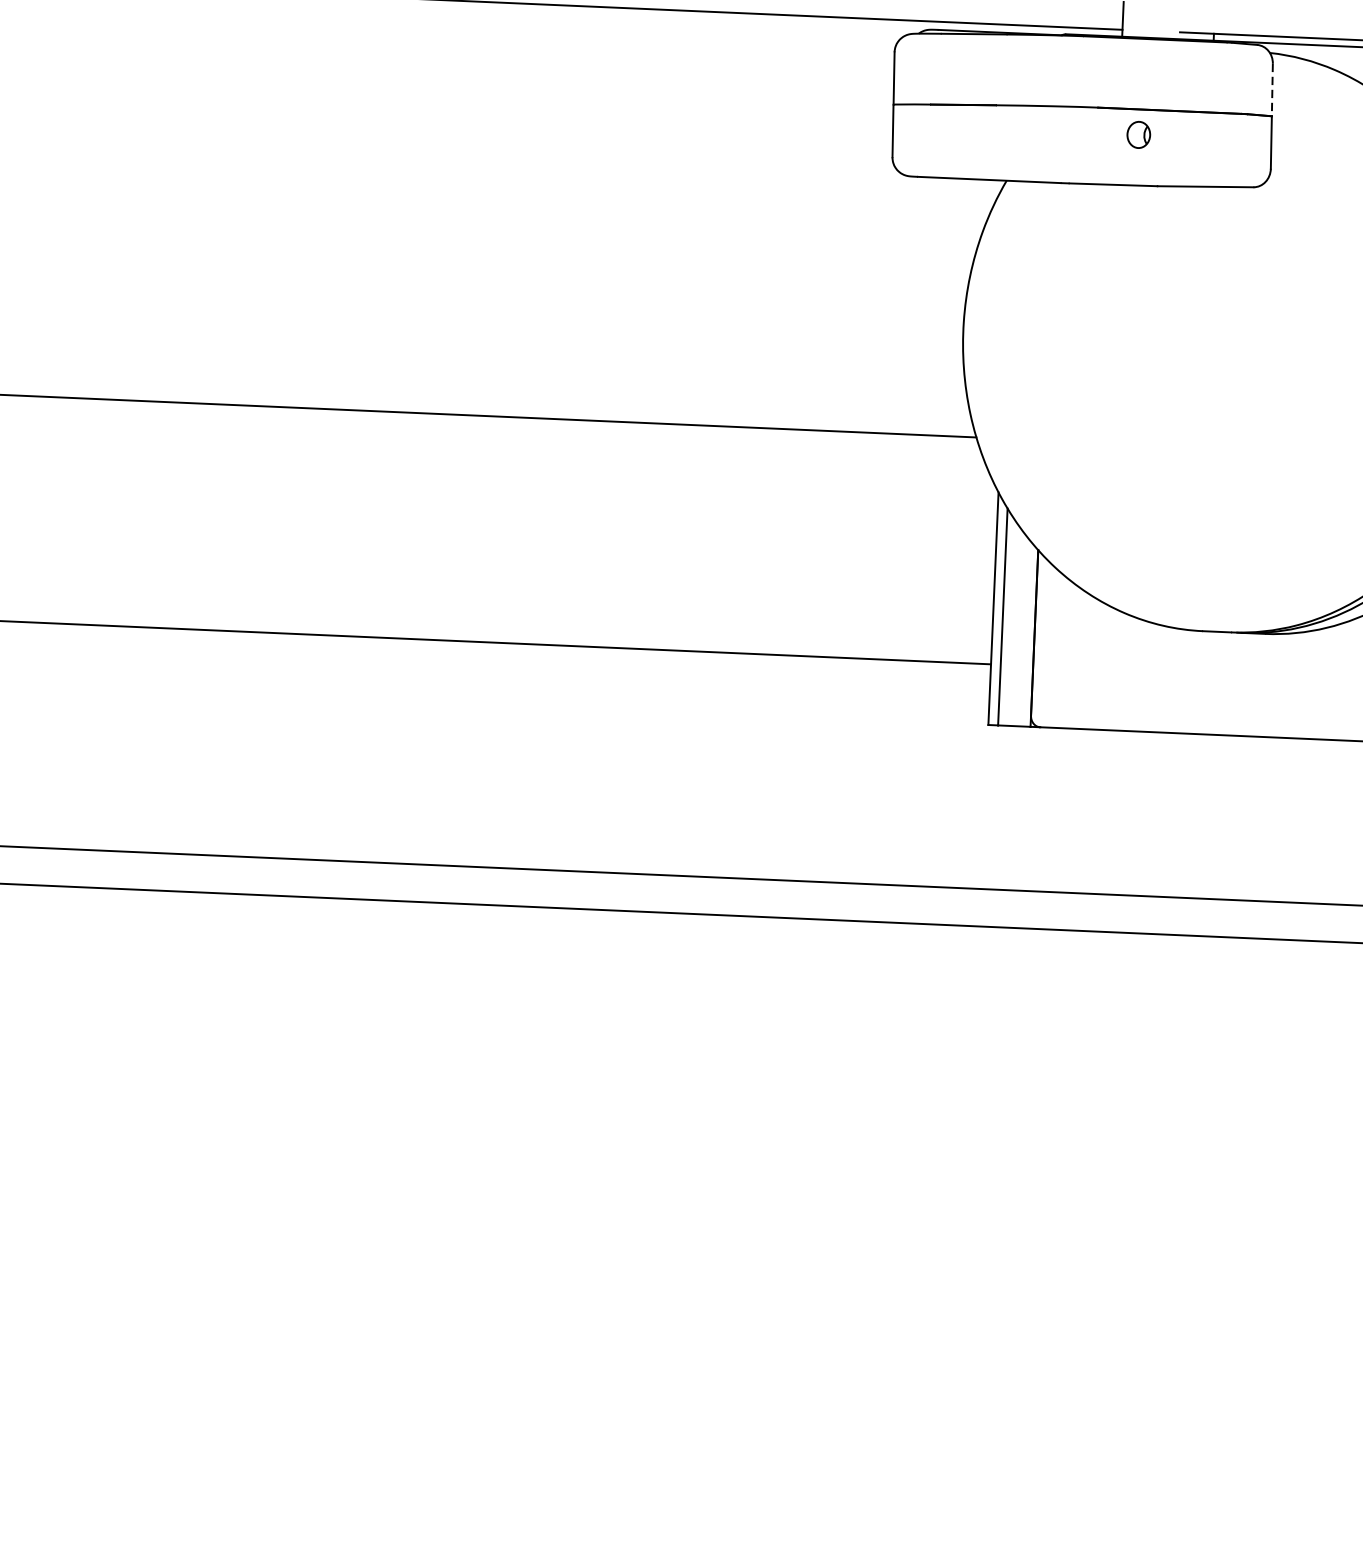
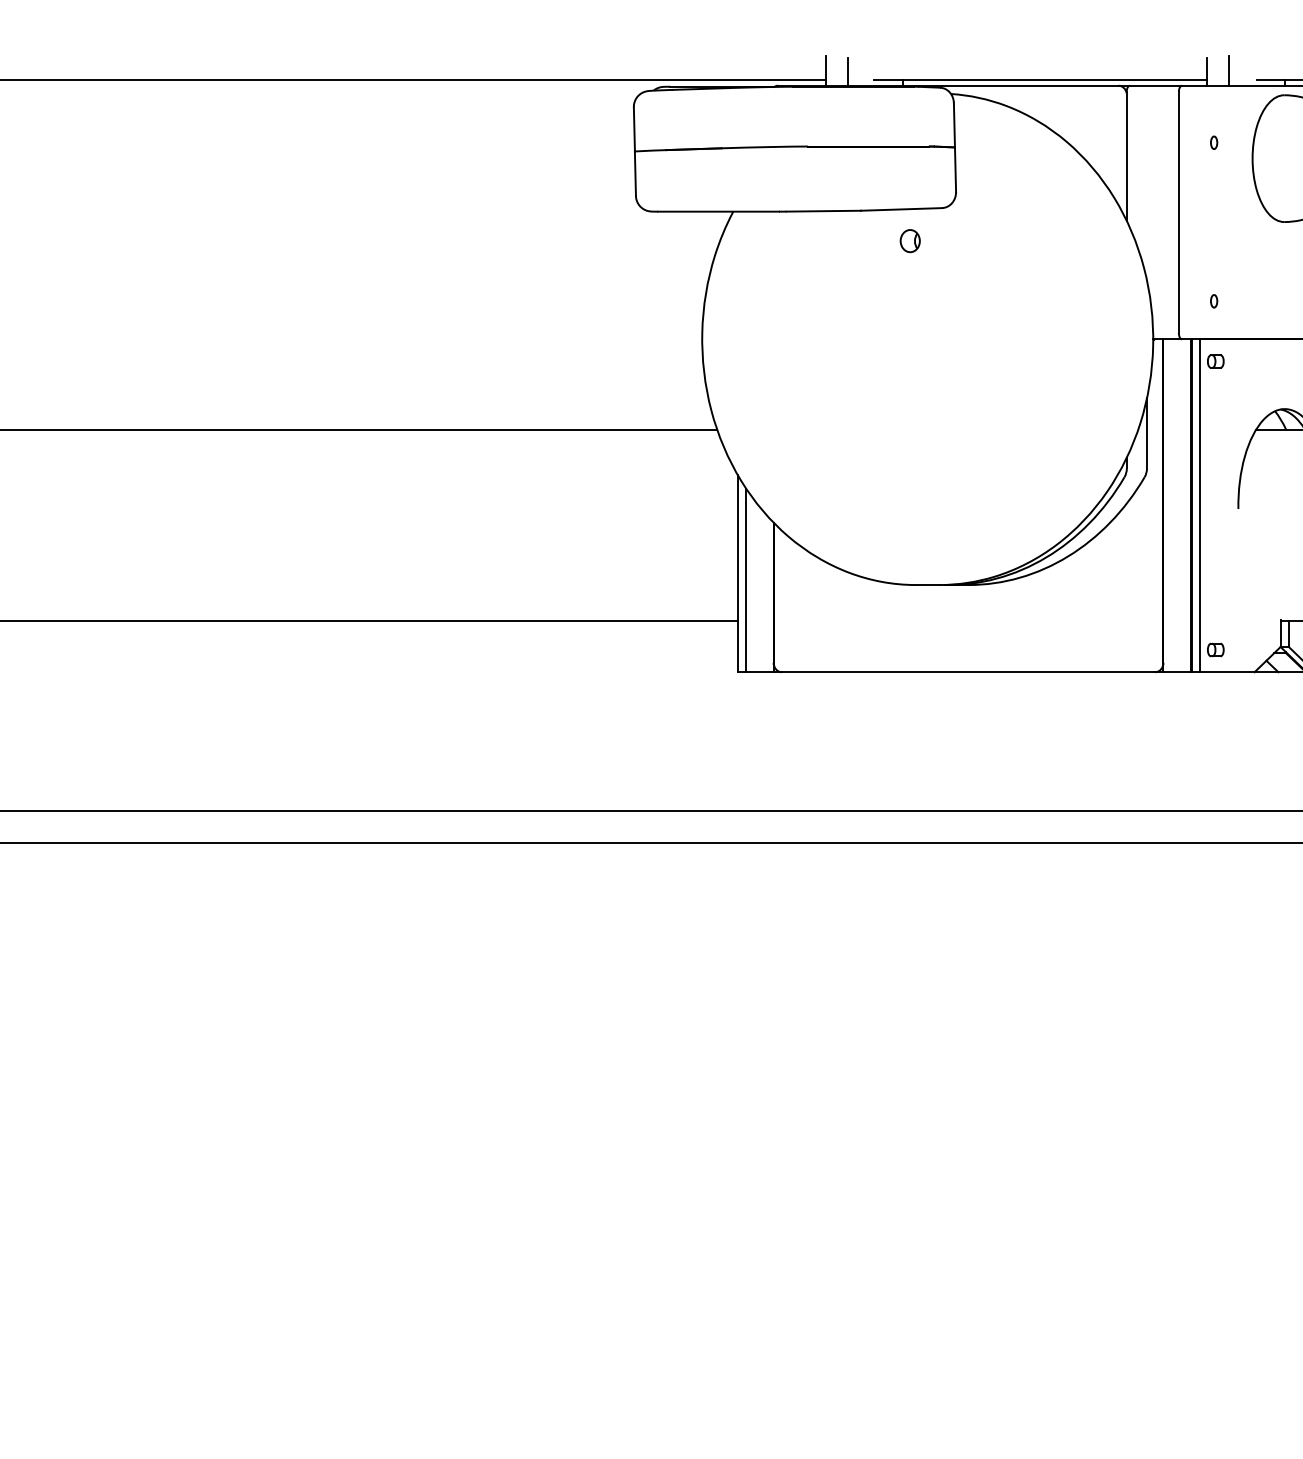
line: (1148, 21) -> (847, 71), added
line: (1272, 90) -> (954, 125), dashed -> solid
part: (1137, 135) -> (909, 241), moved

